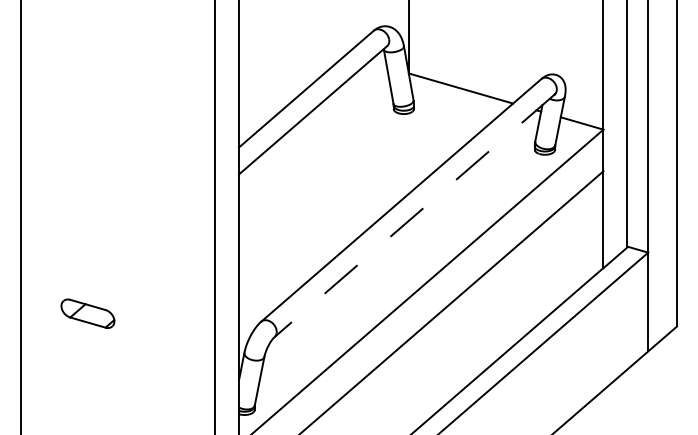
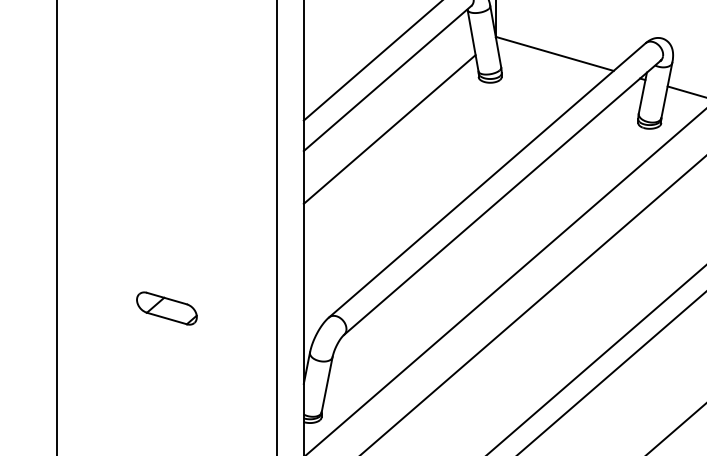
line: (314, 155) -> (389, 129), added
line: (414, 216) -> (502, 198), dashed -> solid
part: (87, 313) -> (166, 308), moved

